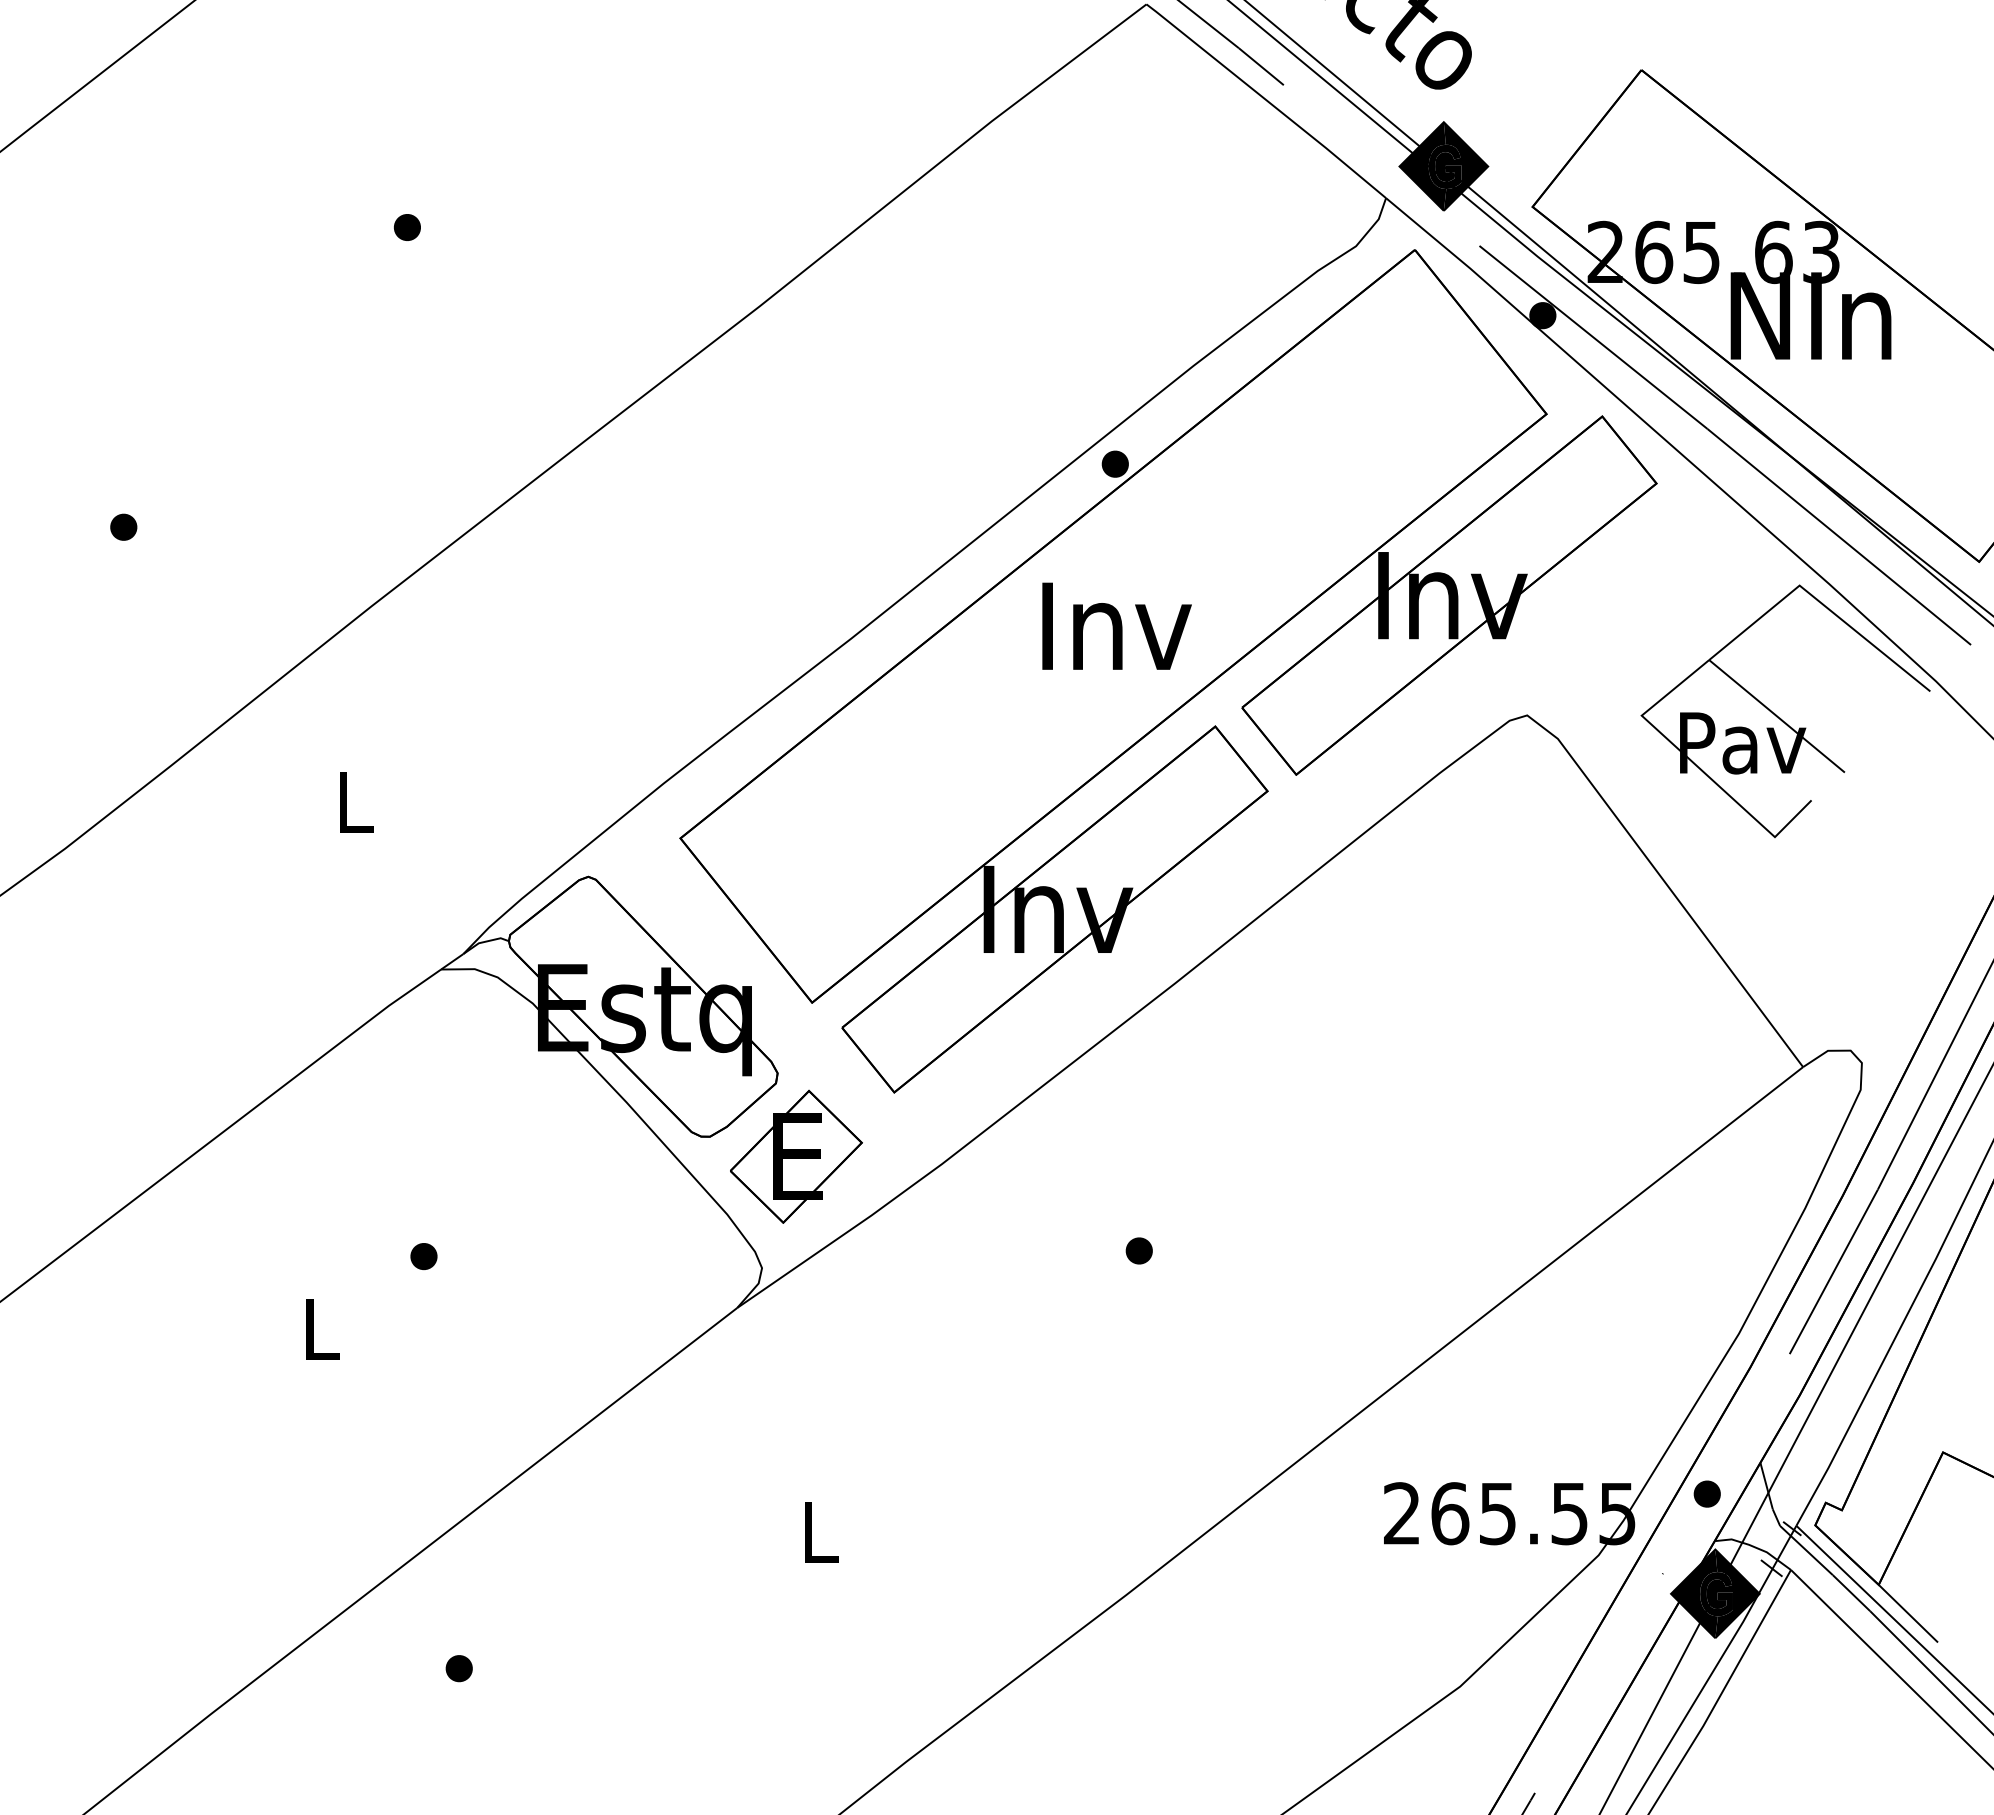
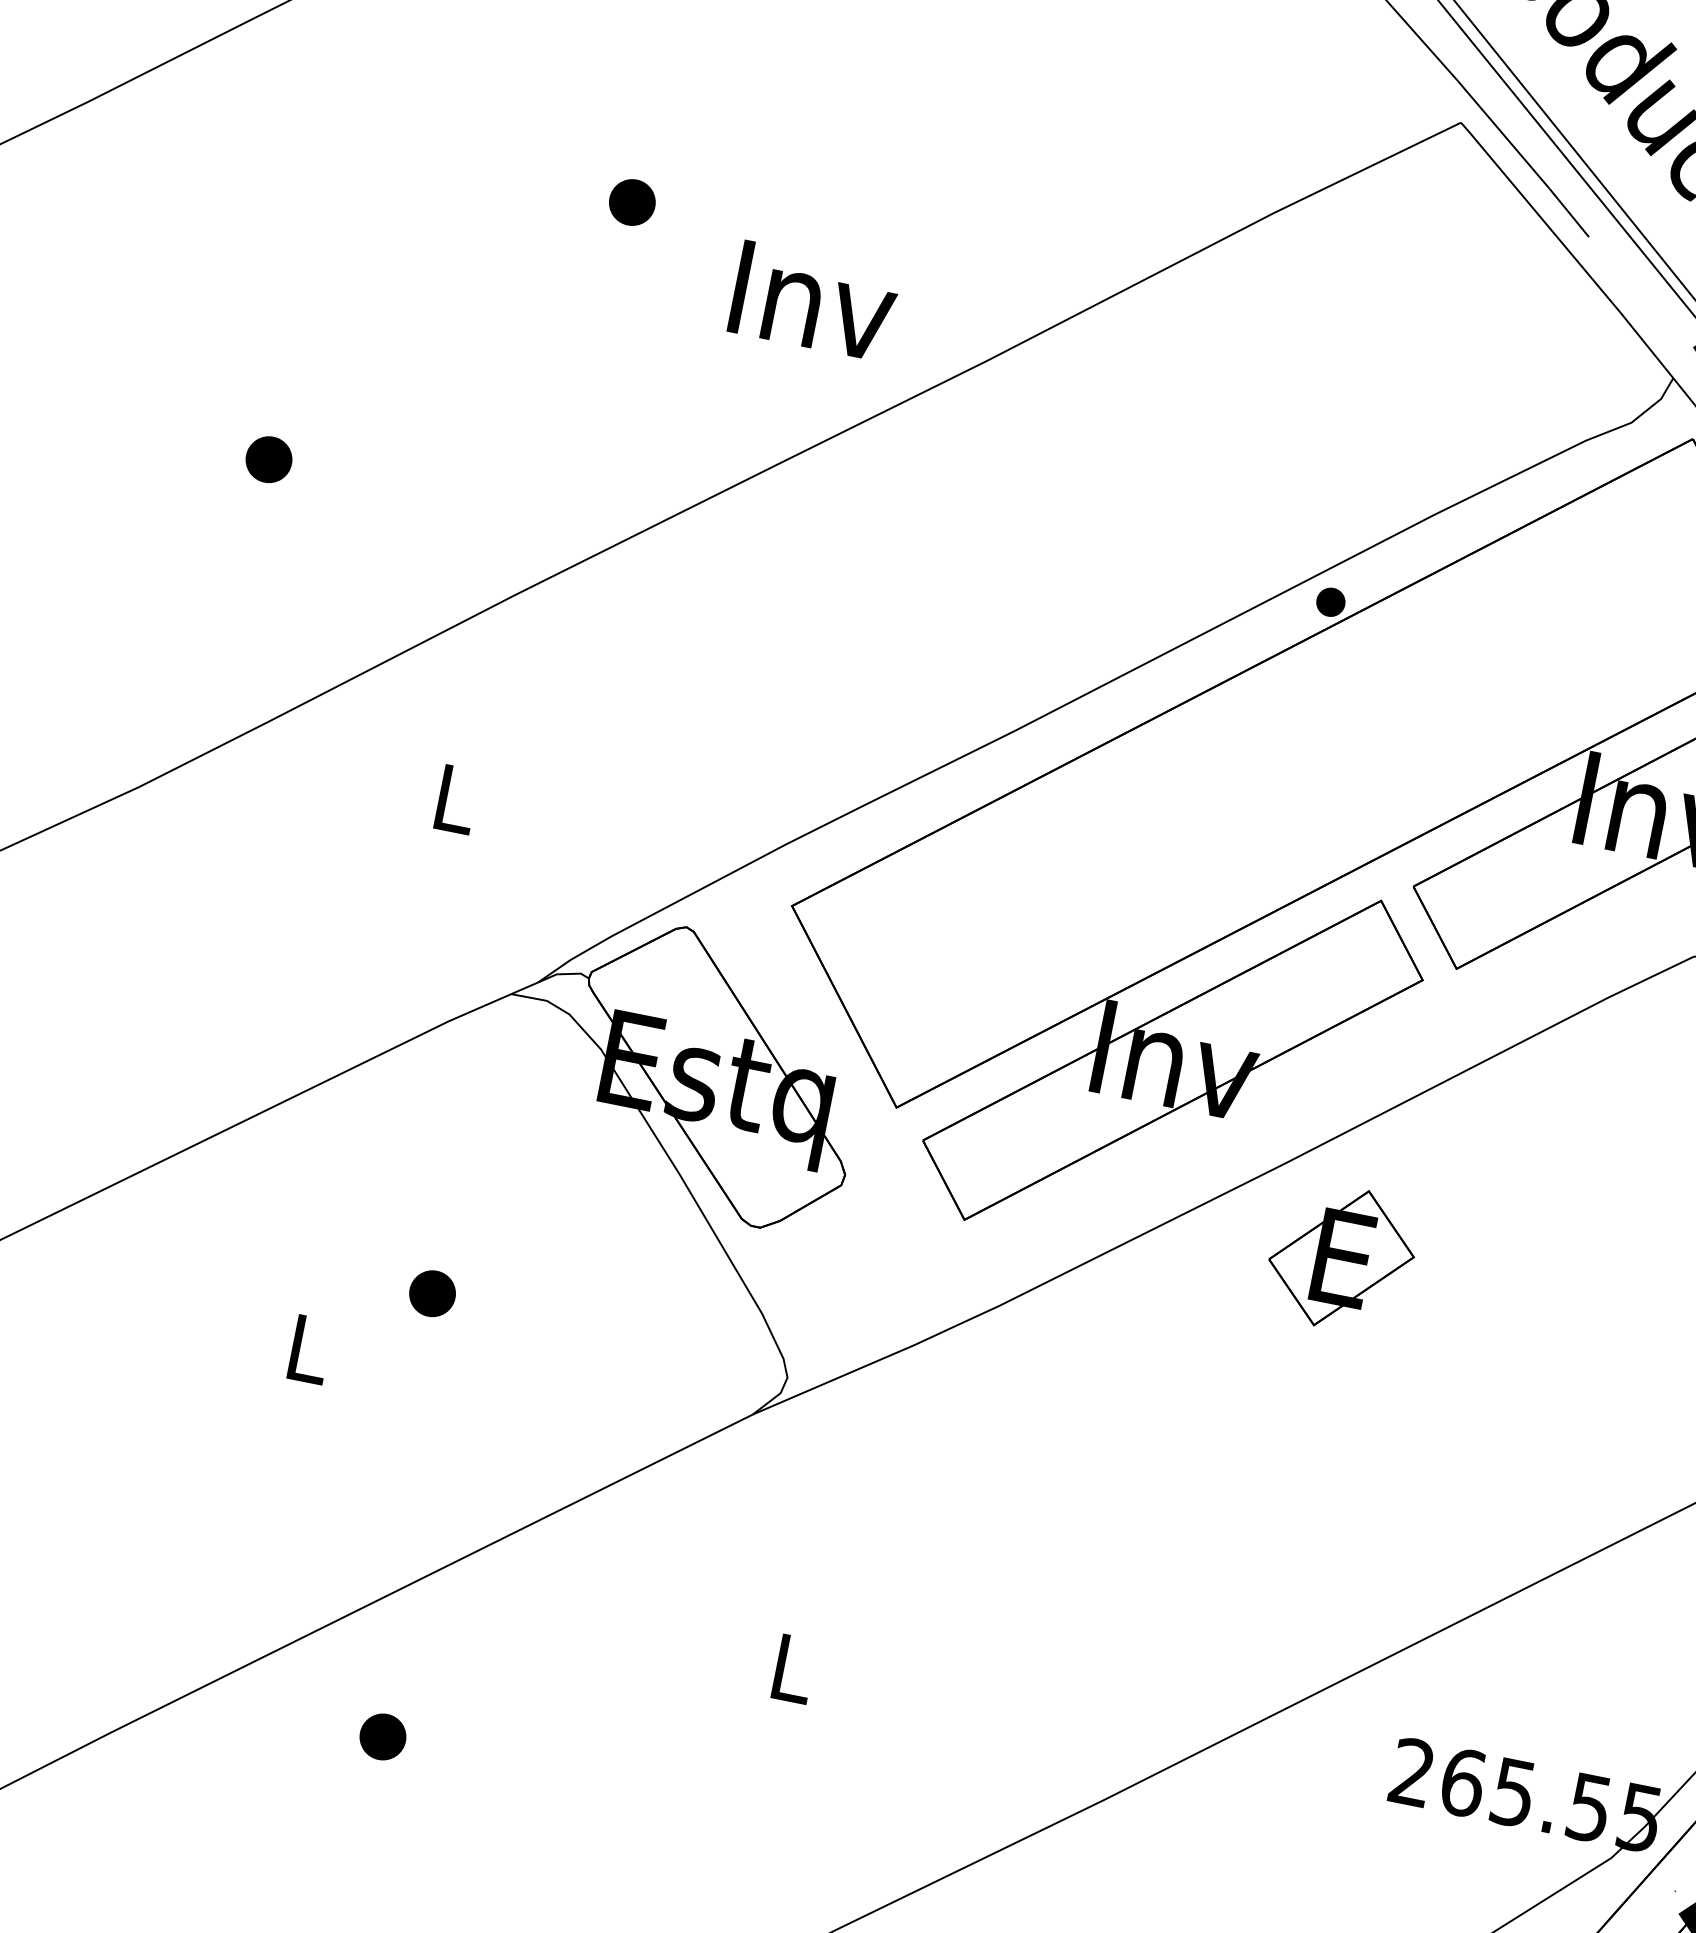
part: (407, 227) -> (632, 202), size x1.6
part: (123, 526) -> (269, 458), size x1.6
text: (1116, 625) -> (814, 300), moved
part: (796, 1156) -> (1341, 1257), moved
part: (1138, 1250) -> (1189, 1438), removed
part: (423, 1256) -> (432, 1293), size x1.6
part: (458, 1668) -> (381, 1736), size x1.6

